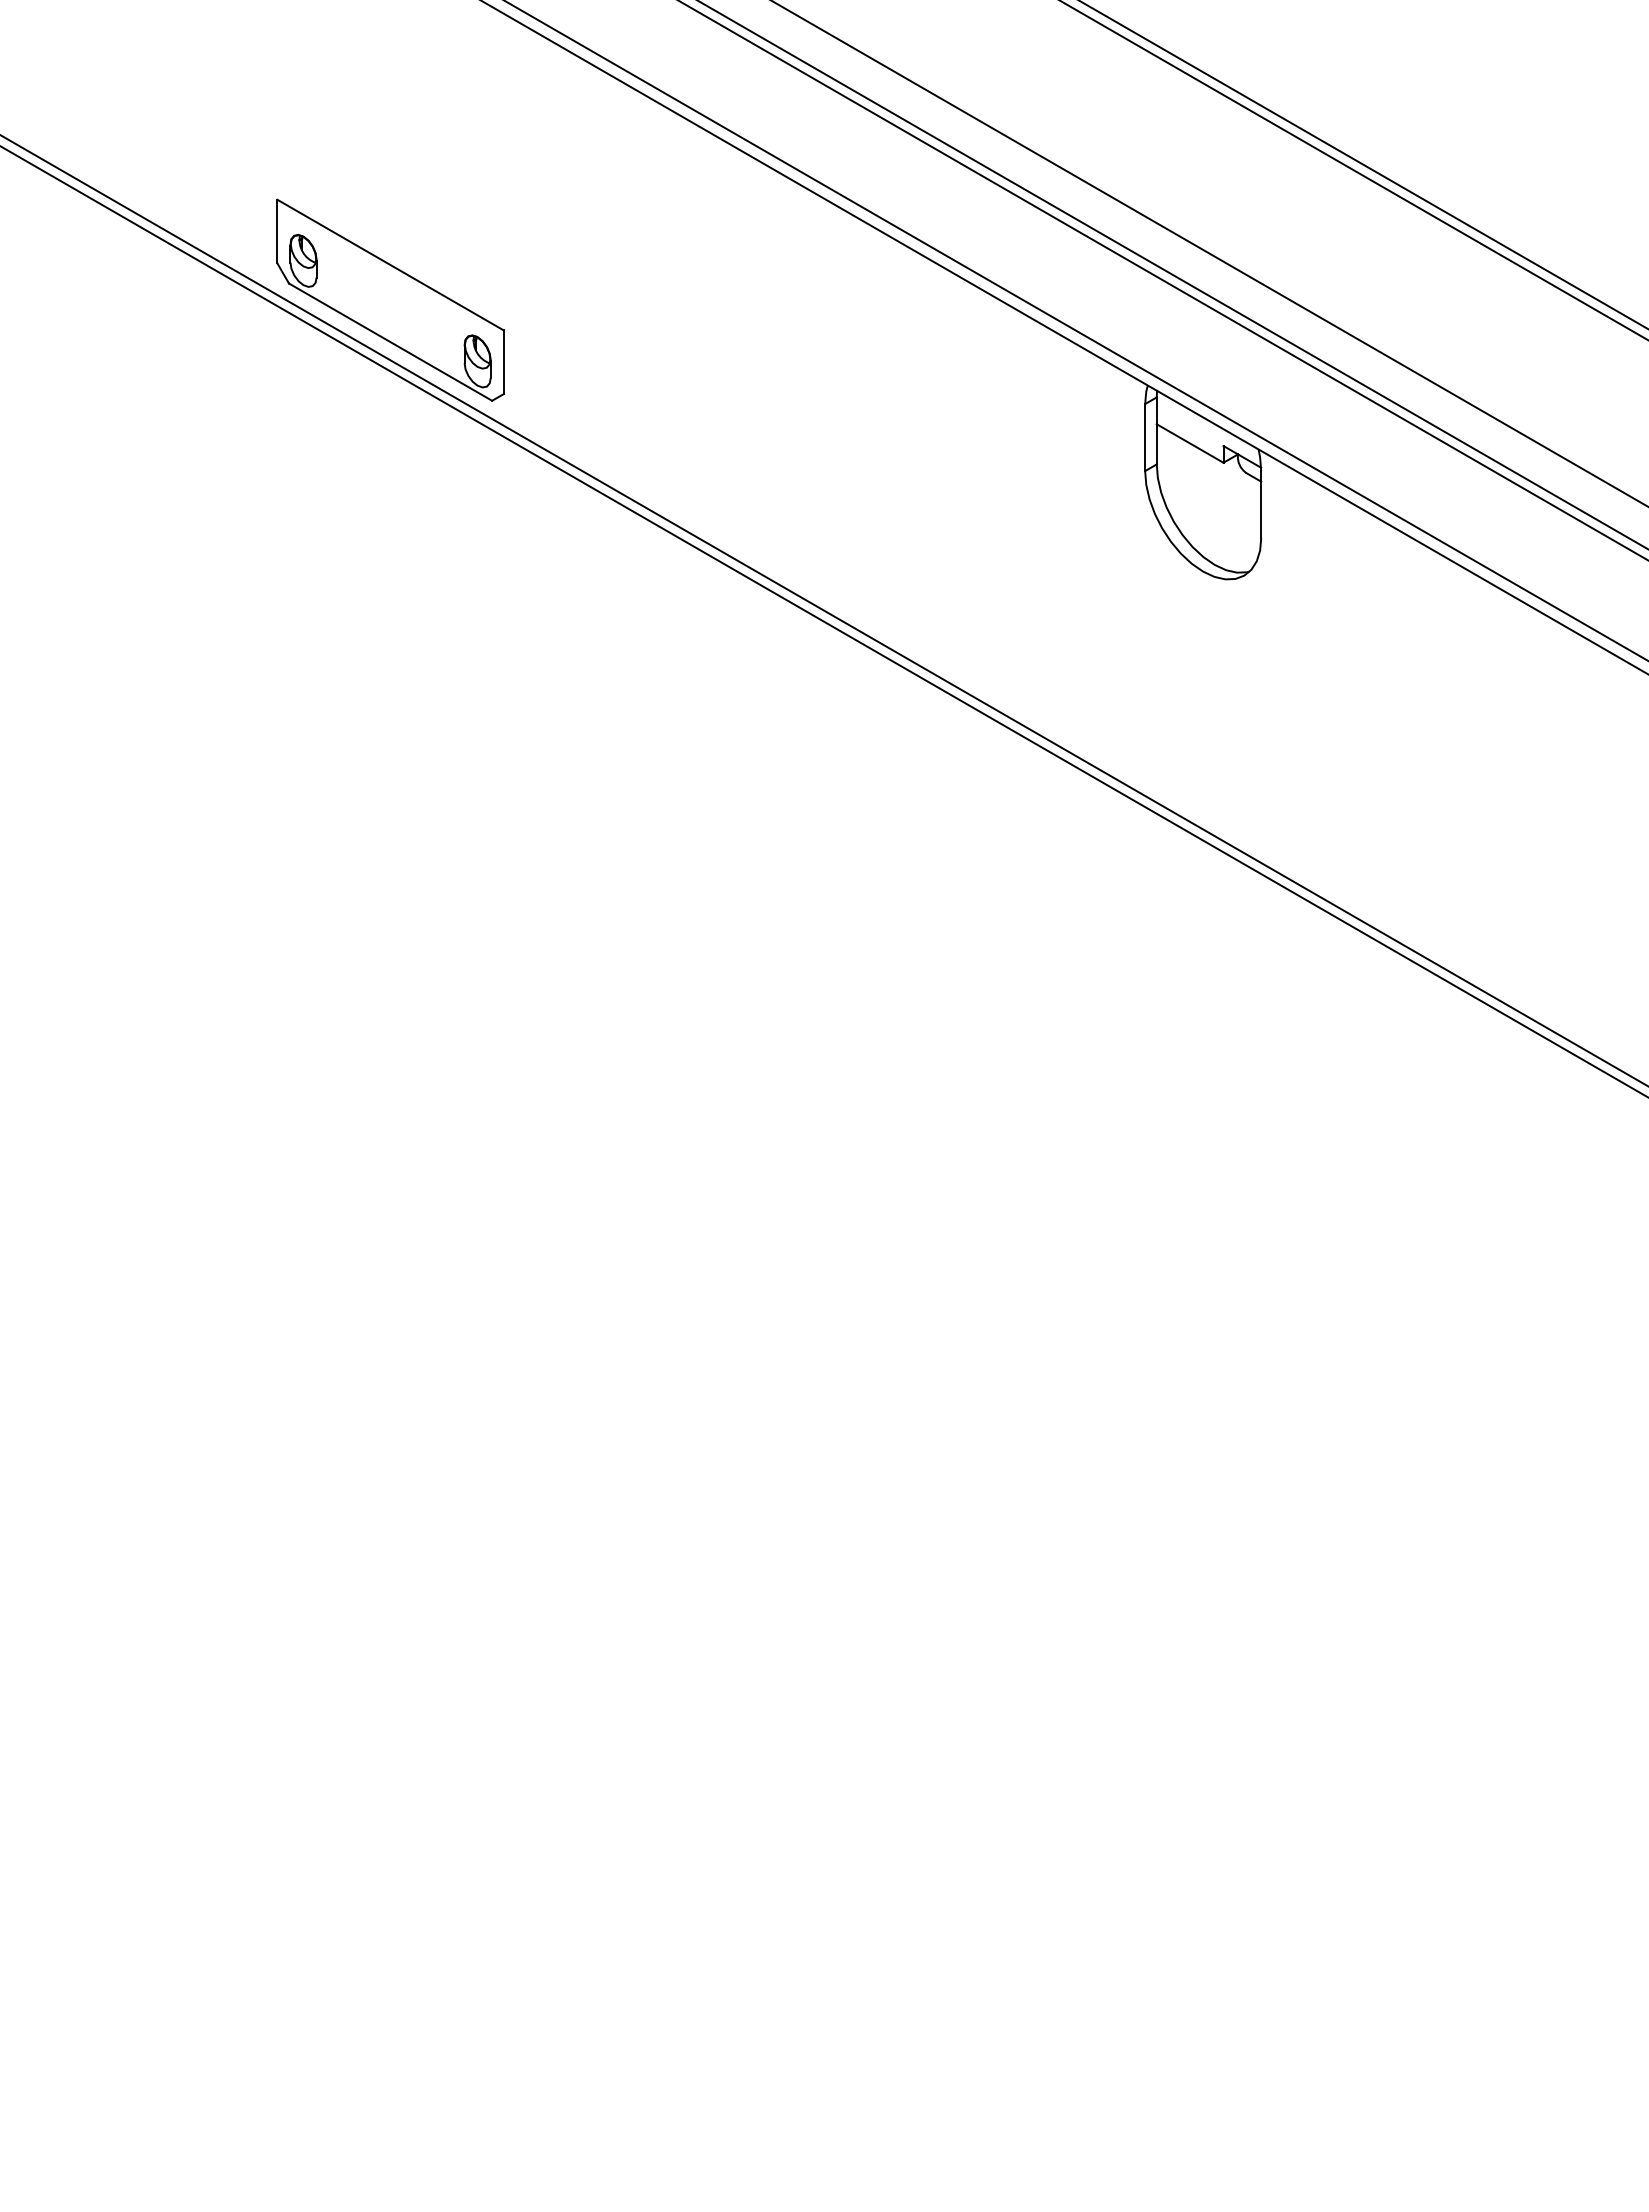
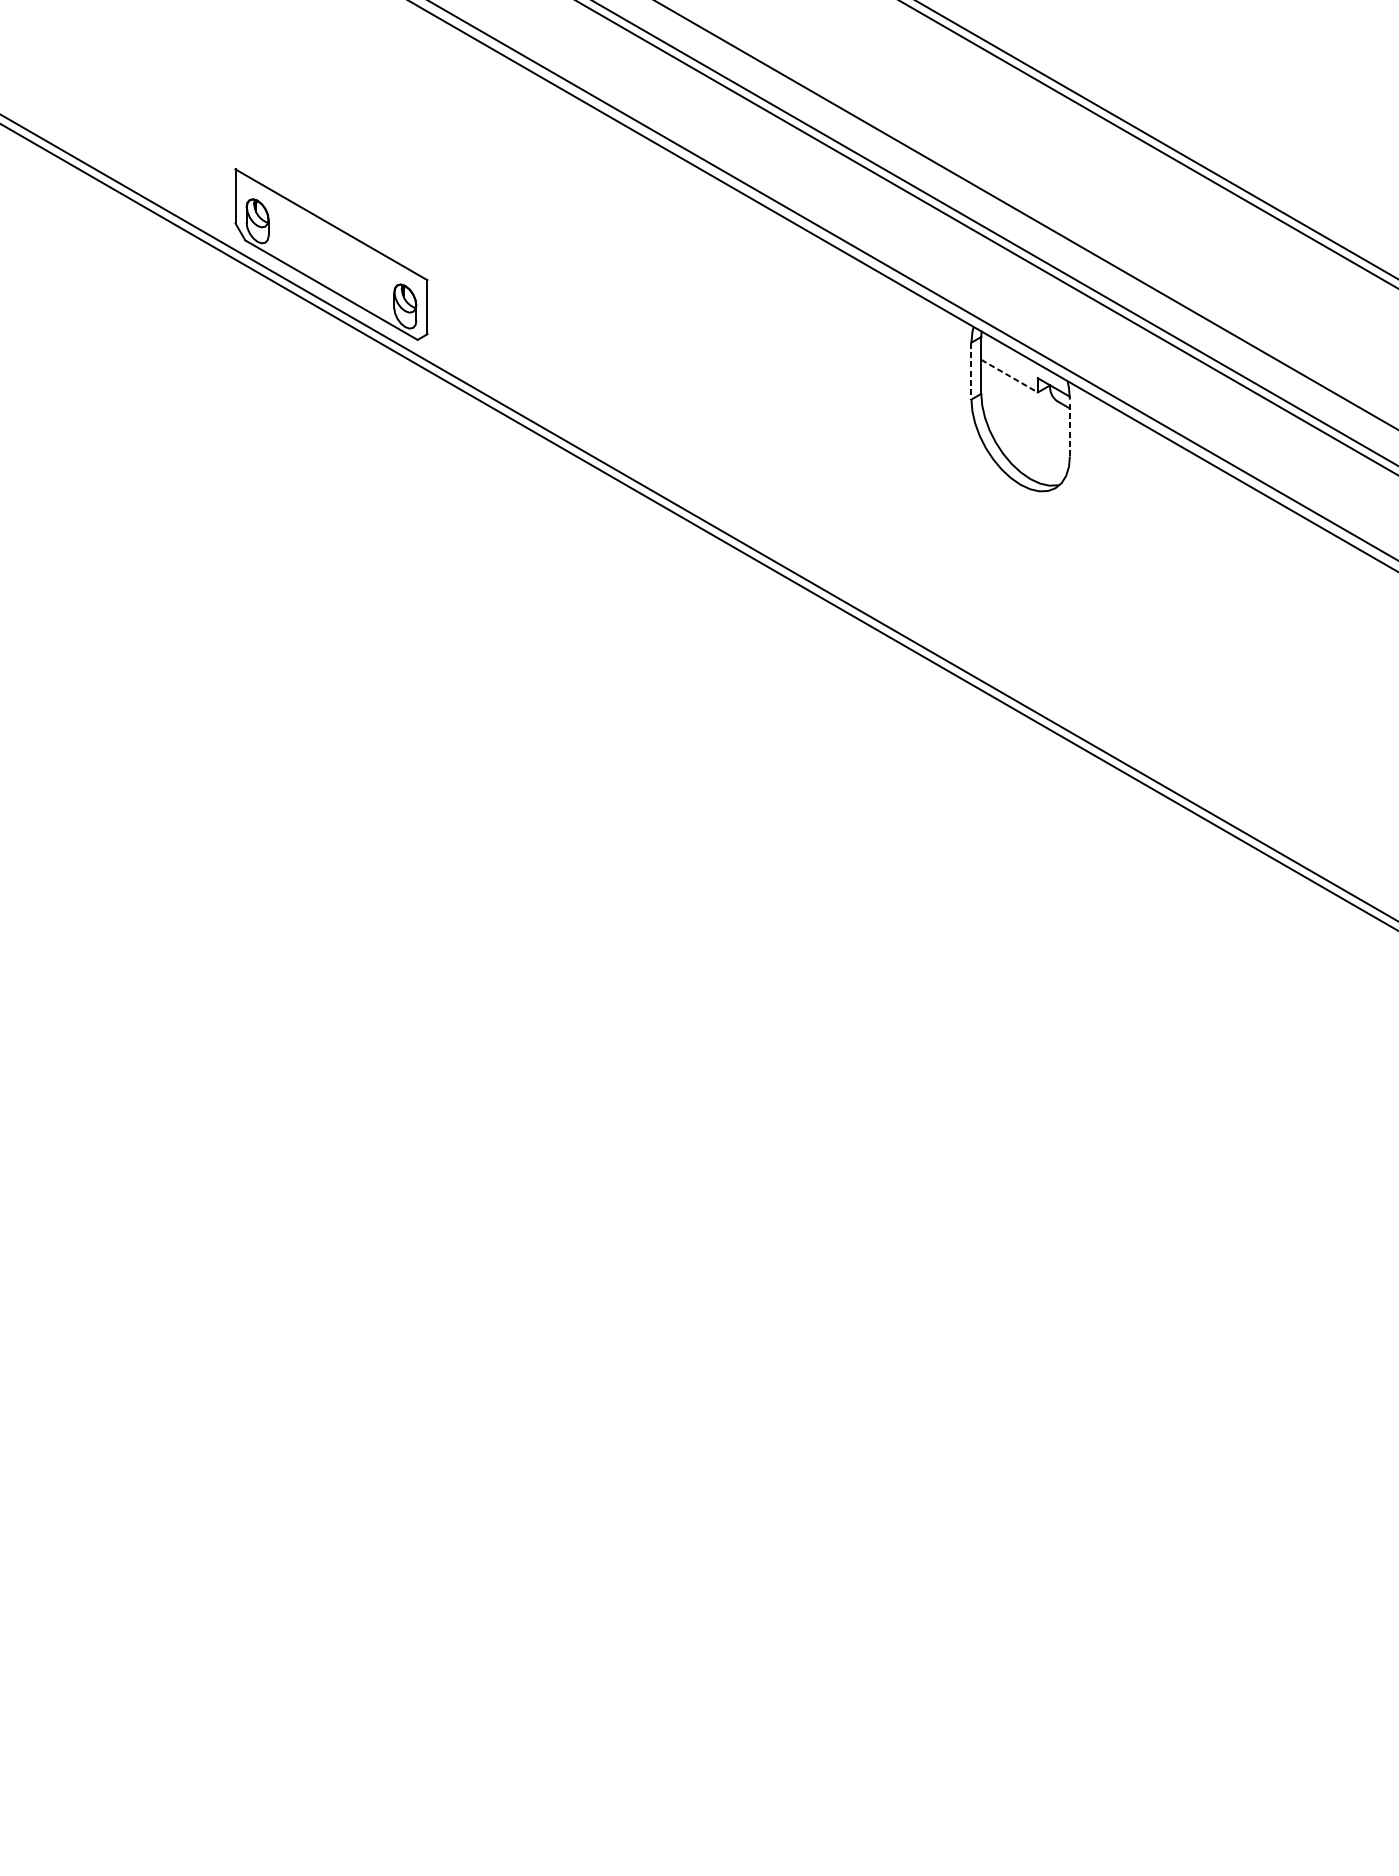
line: (1145, 437) -> (971, 371), solid -> dashed
line: (1190, 443) -> (1009, 376), solid -> dashed
line: (1261, 504) -> (1070, 427), solid -> dashed

